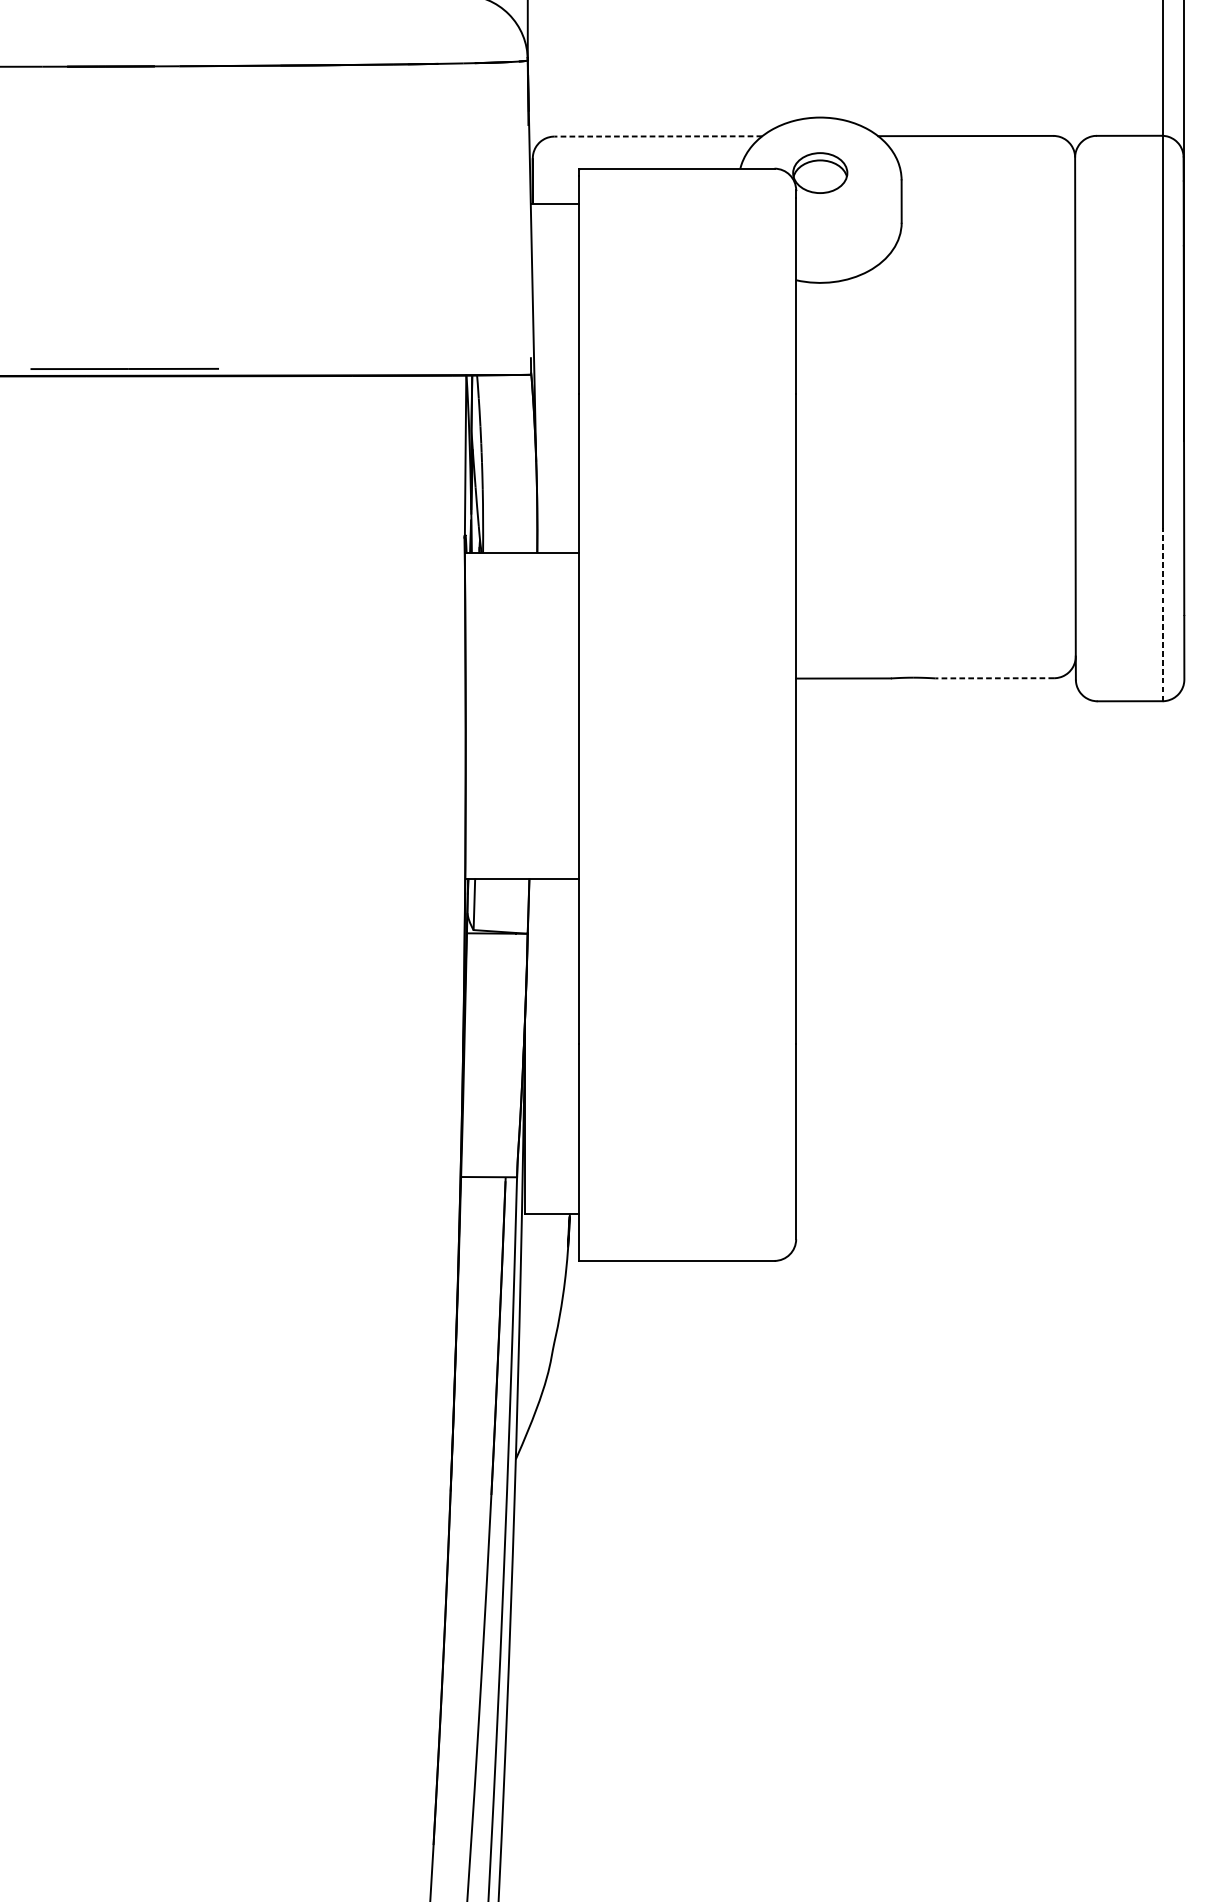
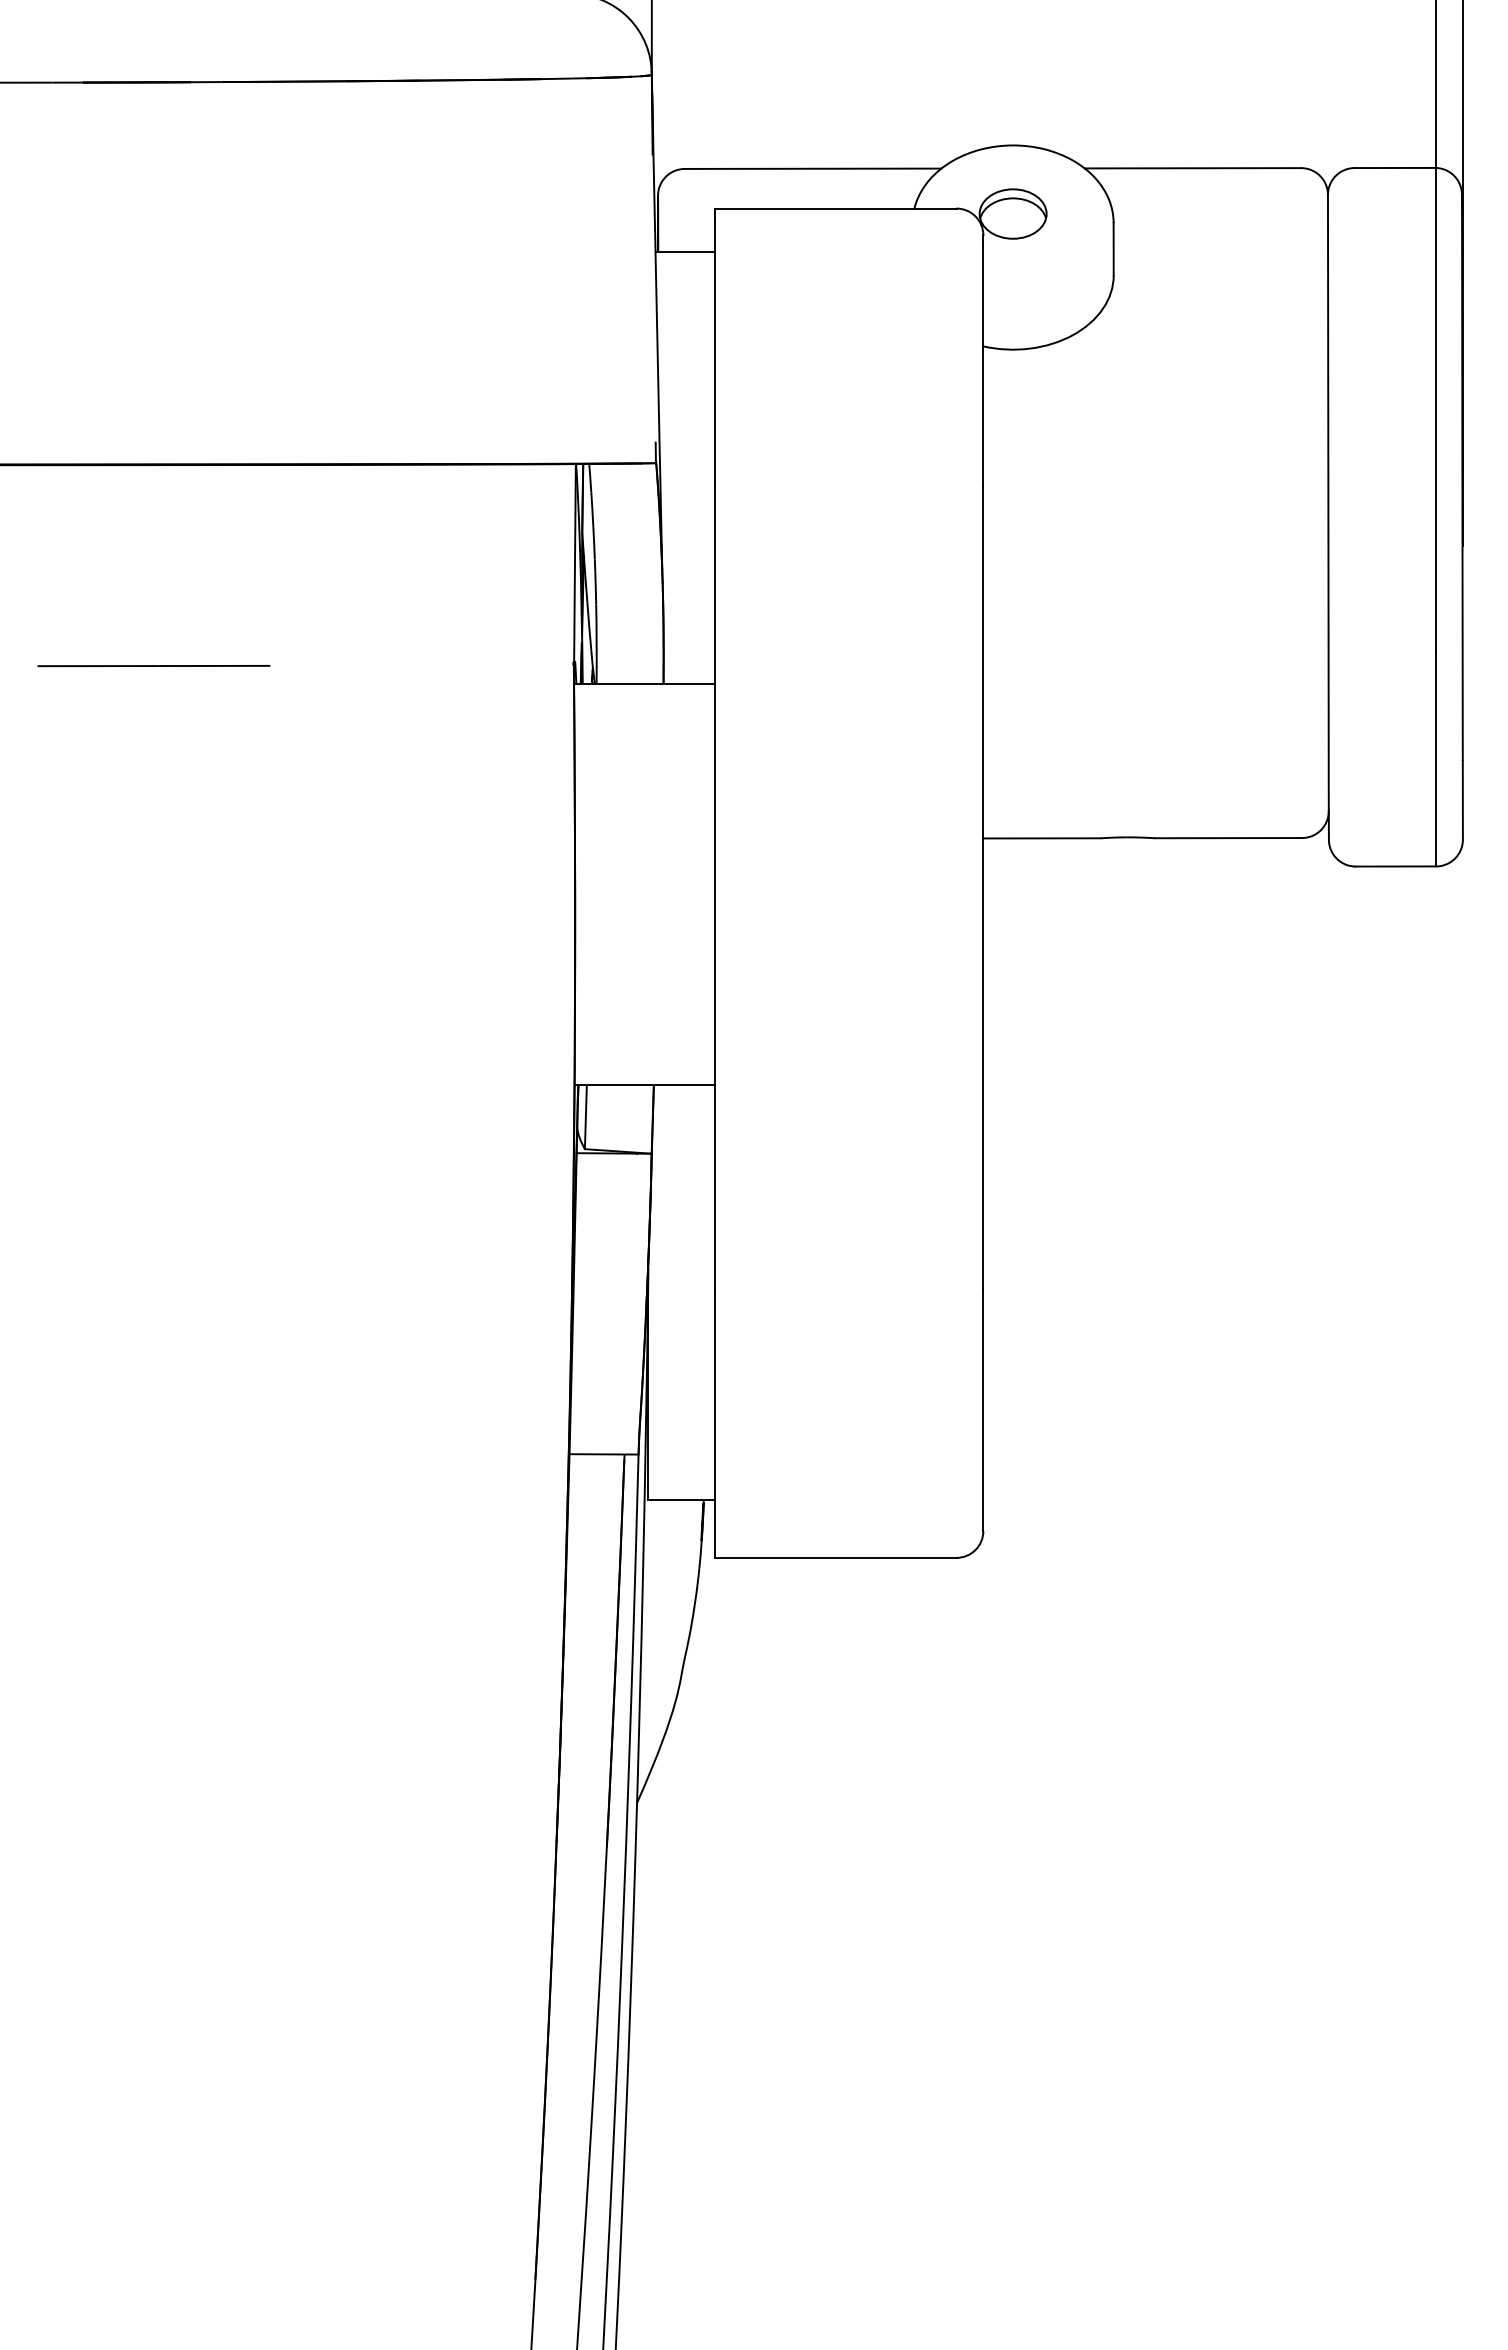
line: (657, 136) -> (812, 168), dashed -> solid
line: (124, 368) -> (153, 665), moved
line: (1162, 613) -> (1436, 758), dashed -> solid
line: (994, 678) -> (1228, 838), dashed -> solid

